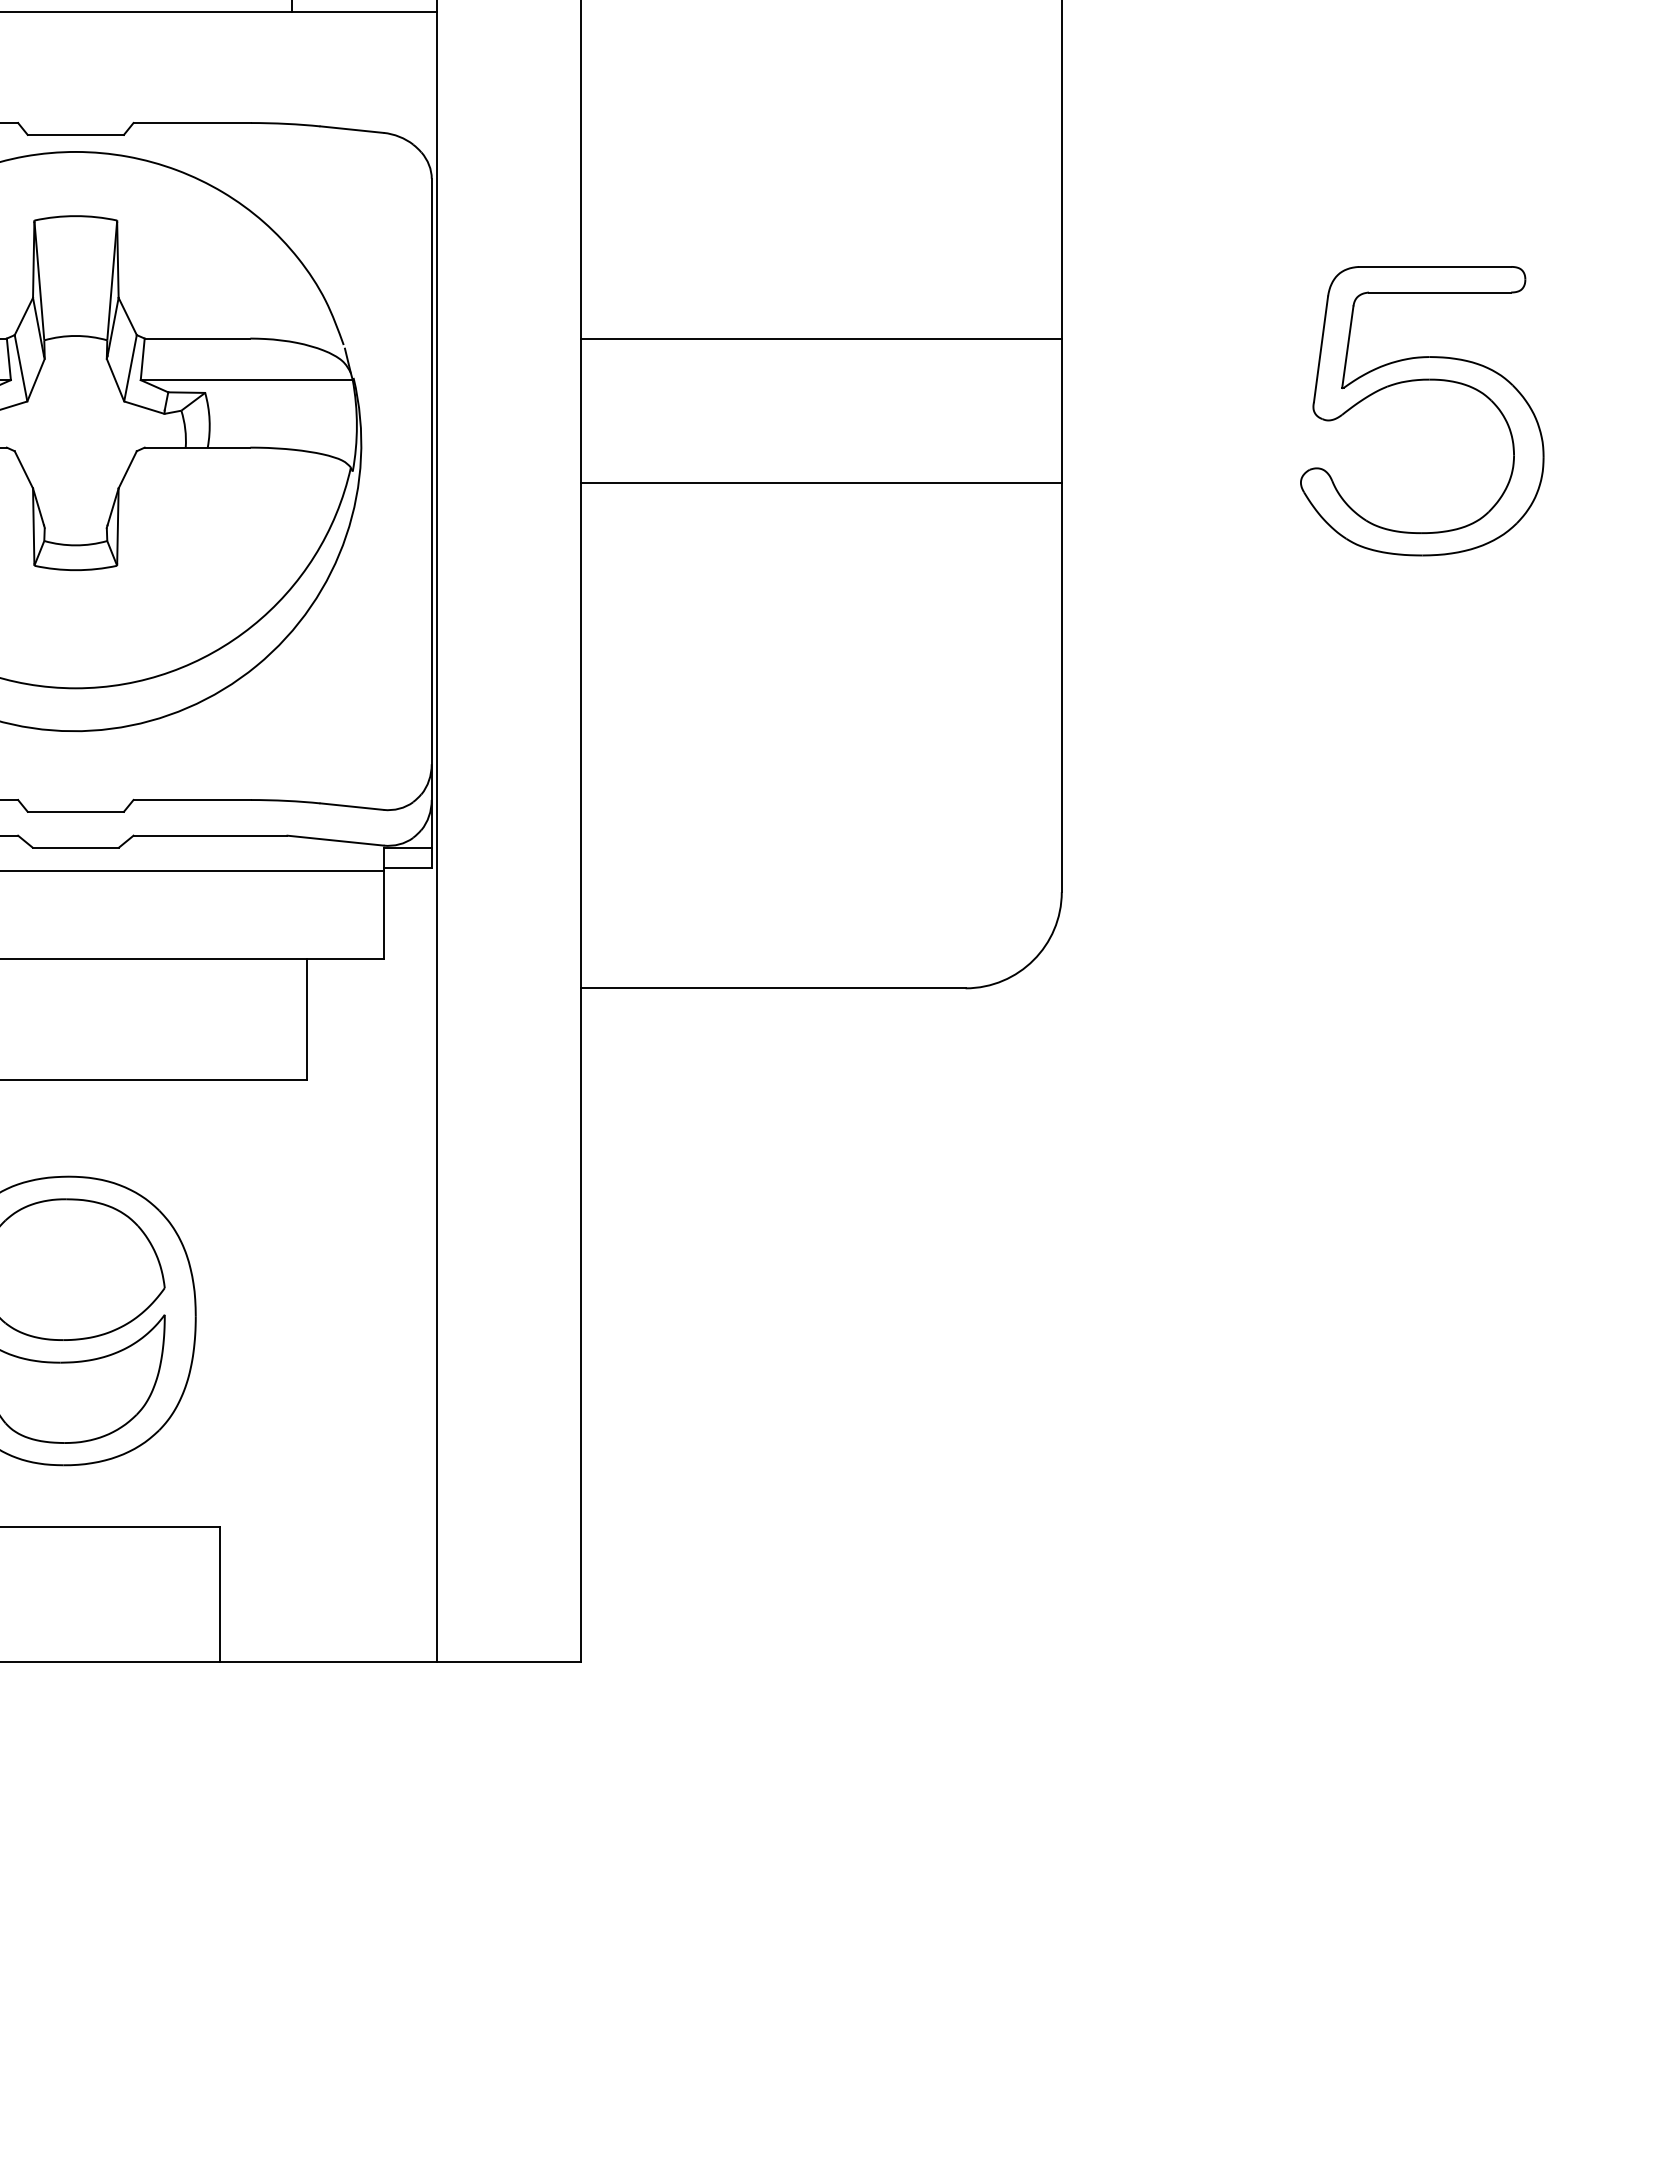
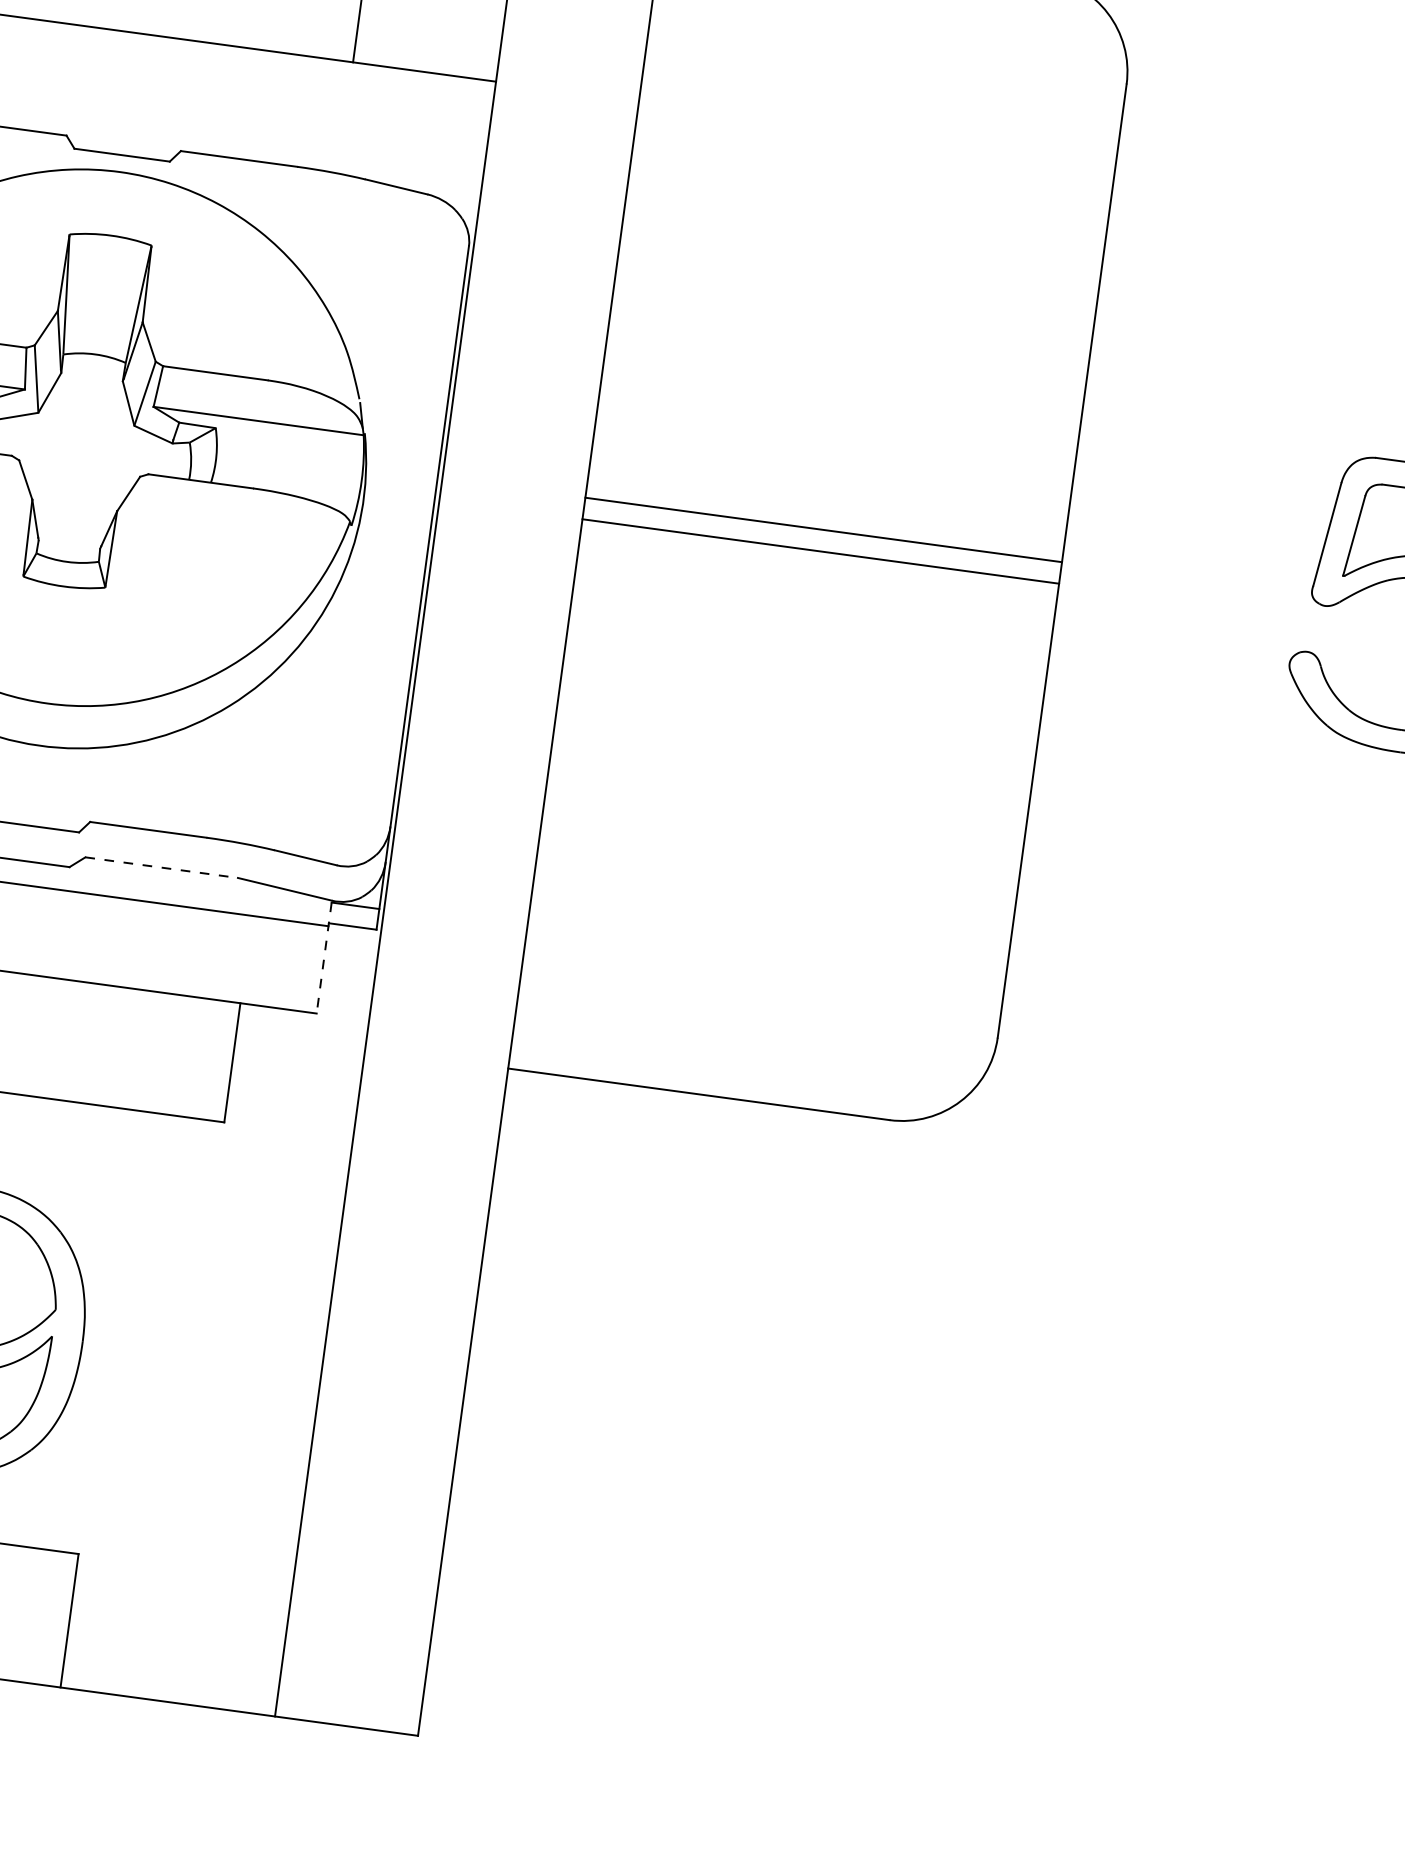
line: (820, 339) -> (819, 551), moved
line: (820, 483) -> (822, 530), moved
line: (210, 835) -> (161, 867), solid -> dashed
line: (383, 903) -> (324, 958), solid -> dashed

